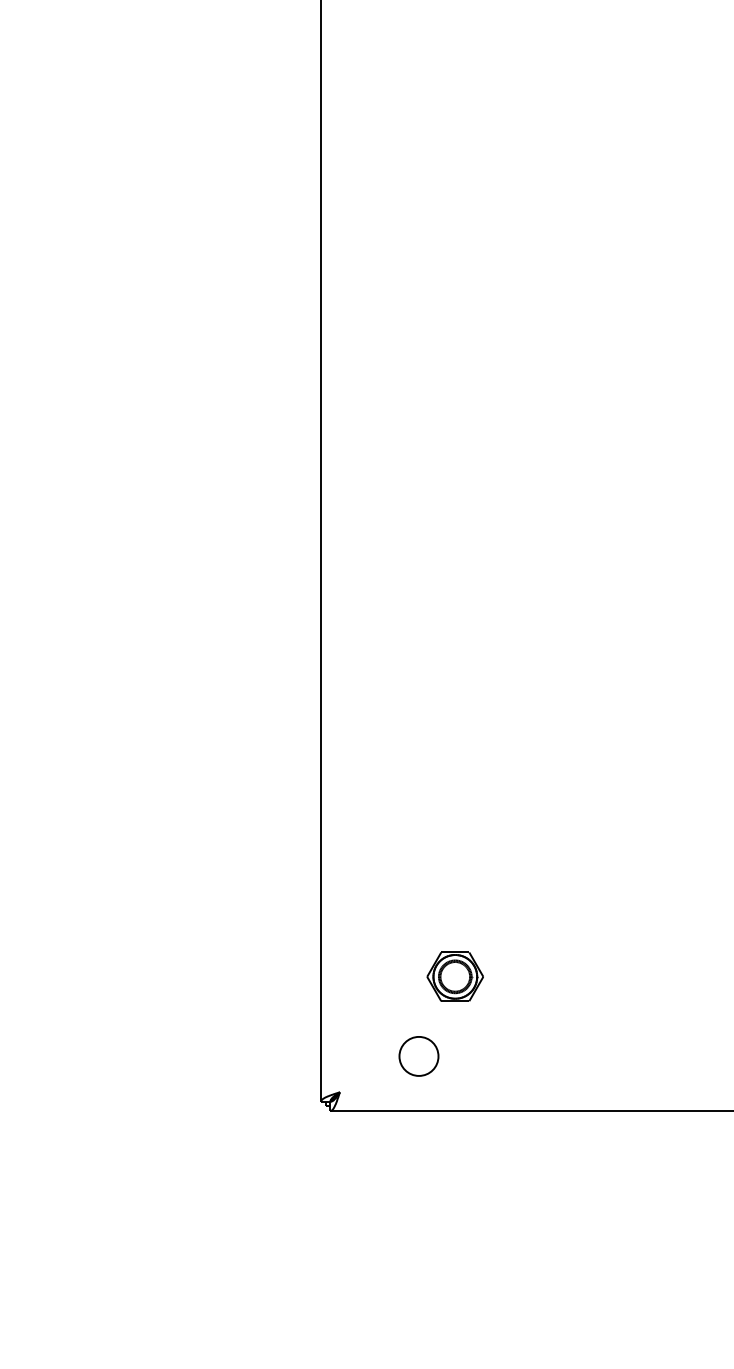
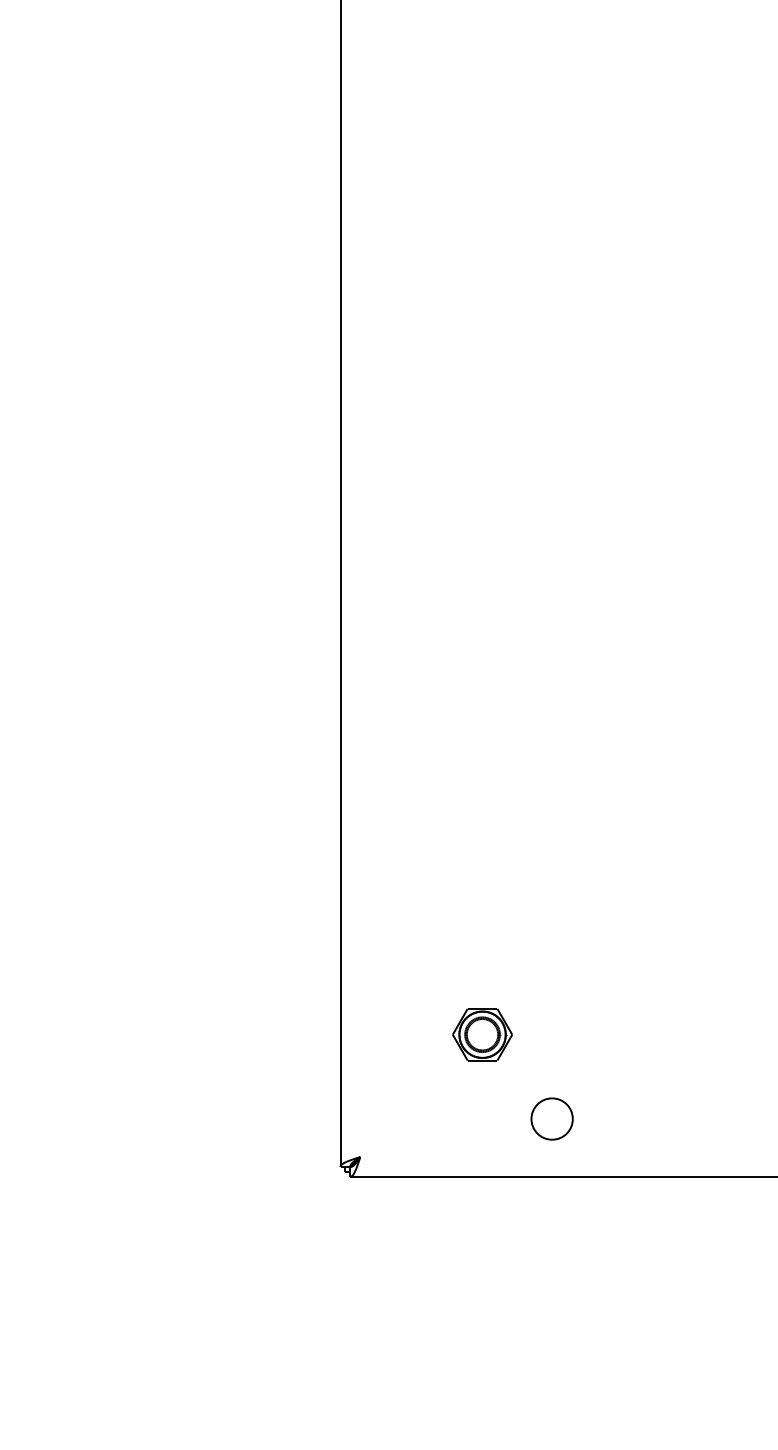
part: (418, 1056) -> (551, 1119), moved

